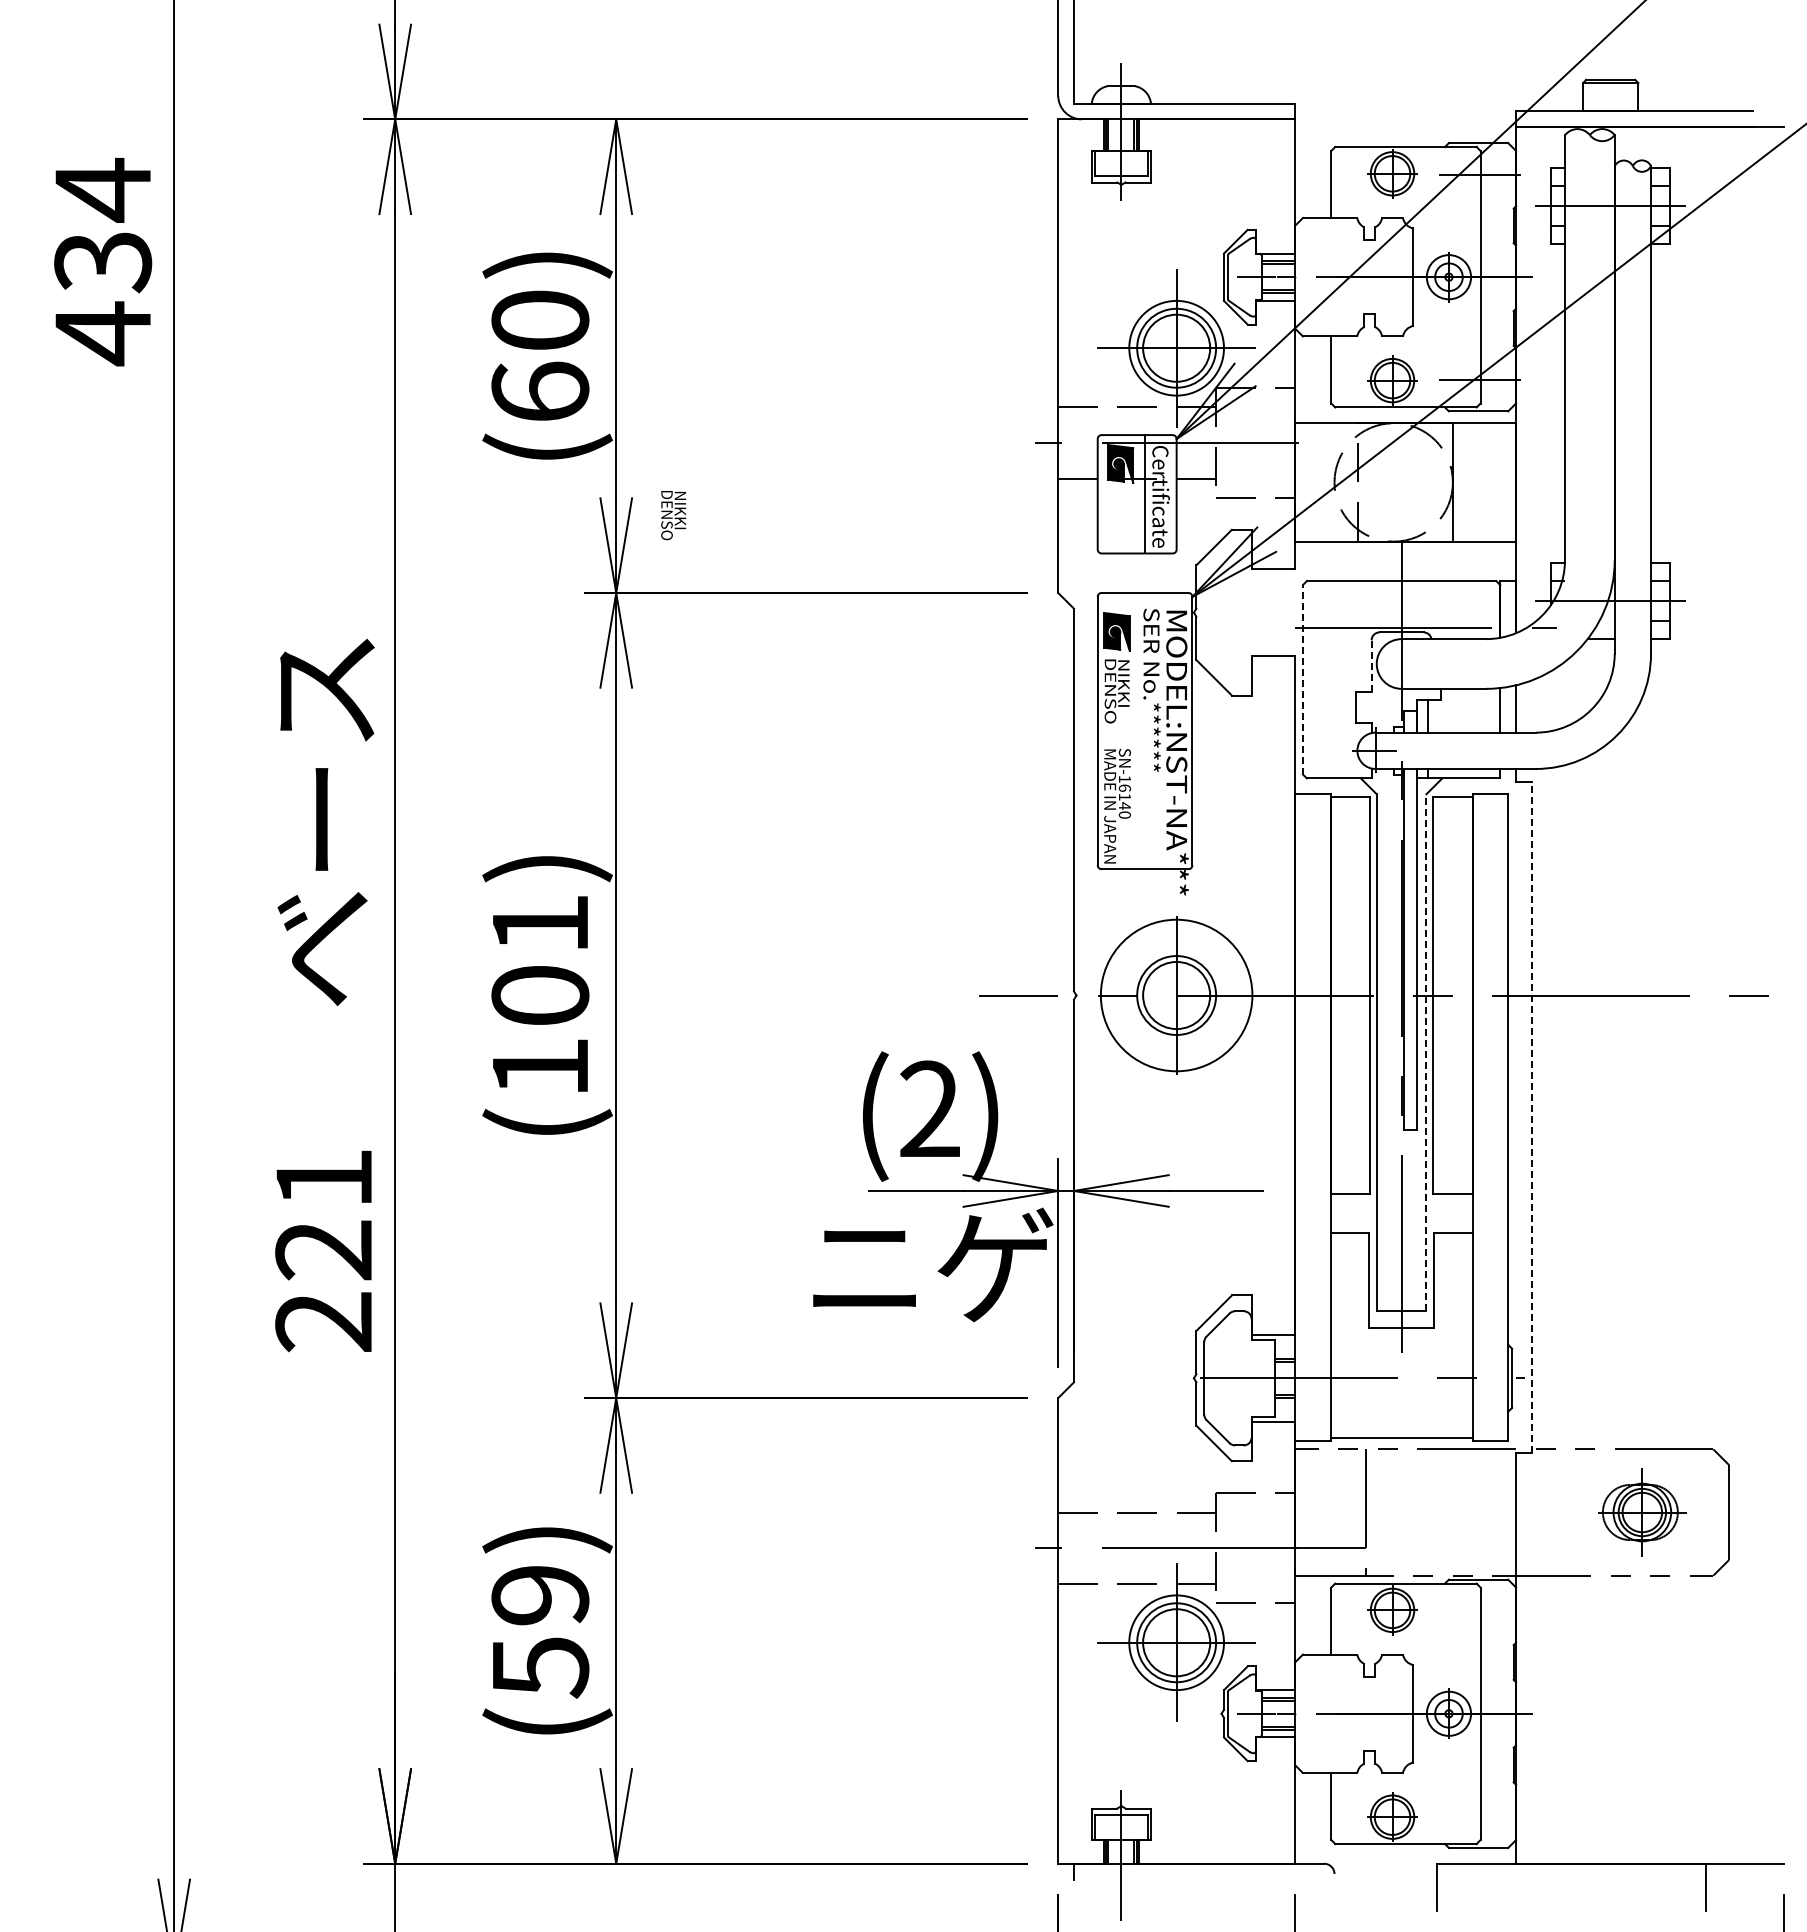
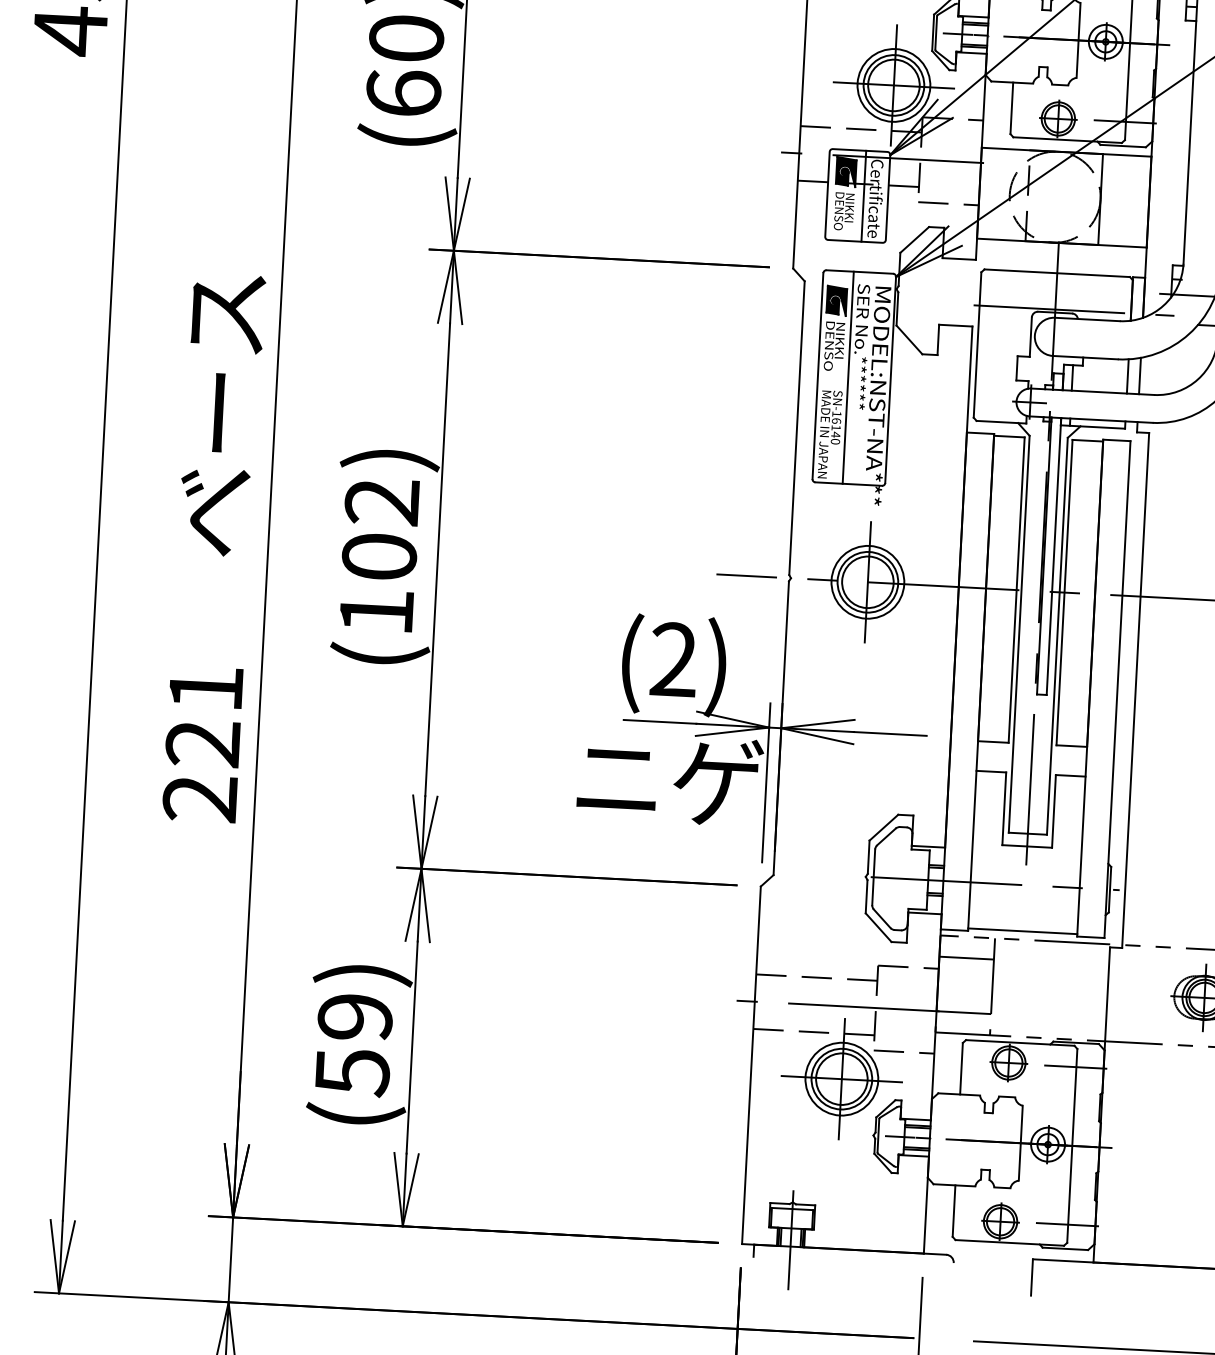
text: (673, 515) -> (844, 211), moved
line: (1371, 665) -> (1030, 336), dashed -> solid
line: (1302, 679) -> (977, 344), dashed -> solid
line: (1137, 730) -> (848, 377), added
text: (539, 924) -> (381, 502), (101) -> (102)
circle: (1176, 995) -> (867, 582), size x0.62
line: (1426, 1052) -> (1057, 636), dashed -> solid
line: (1531, 1117) -> (1135, 690), dashed -> solid
line: (1330, 1477) -> (966, 958), added
line: (1479, 1611) -> (1075, 1067), added
line: (1479, 1816) -> (1067, 1224), added

